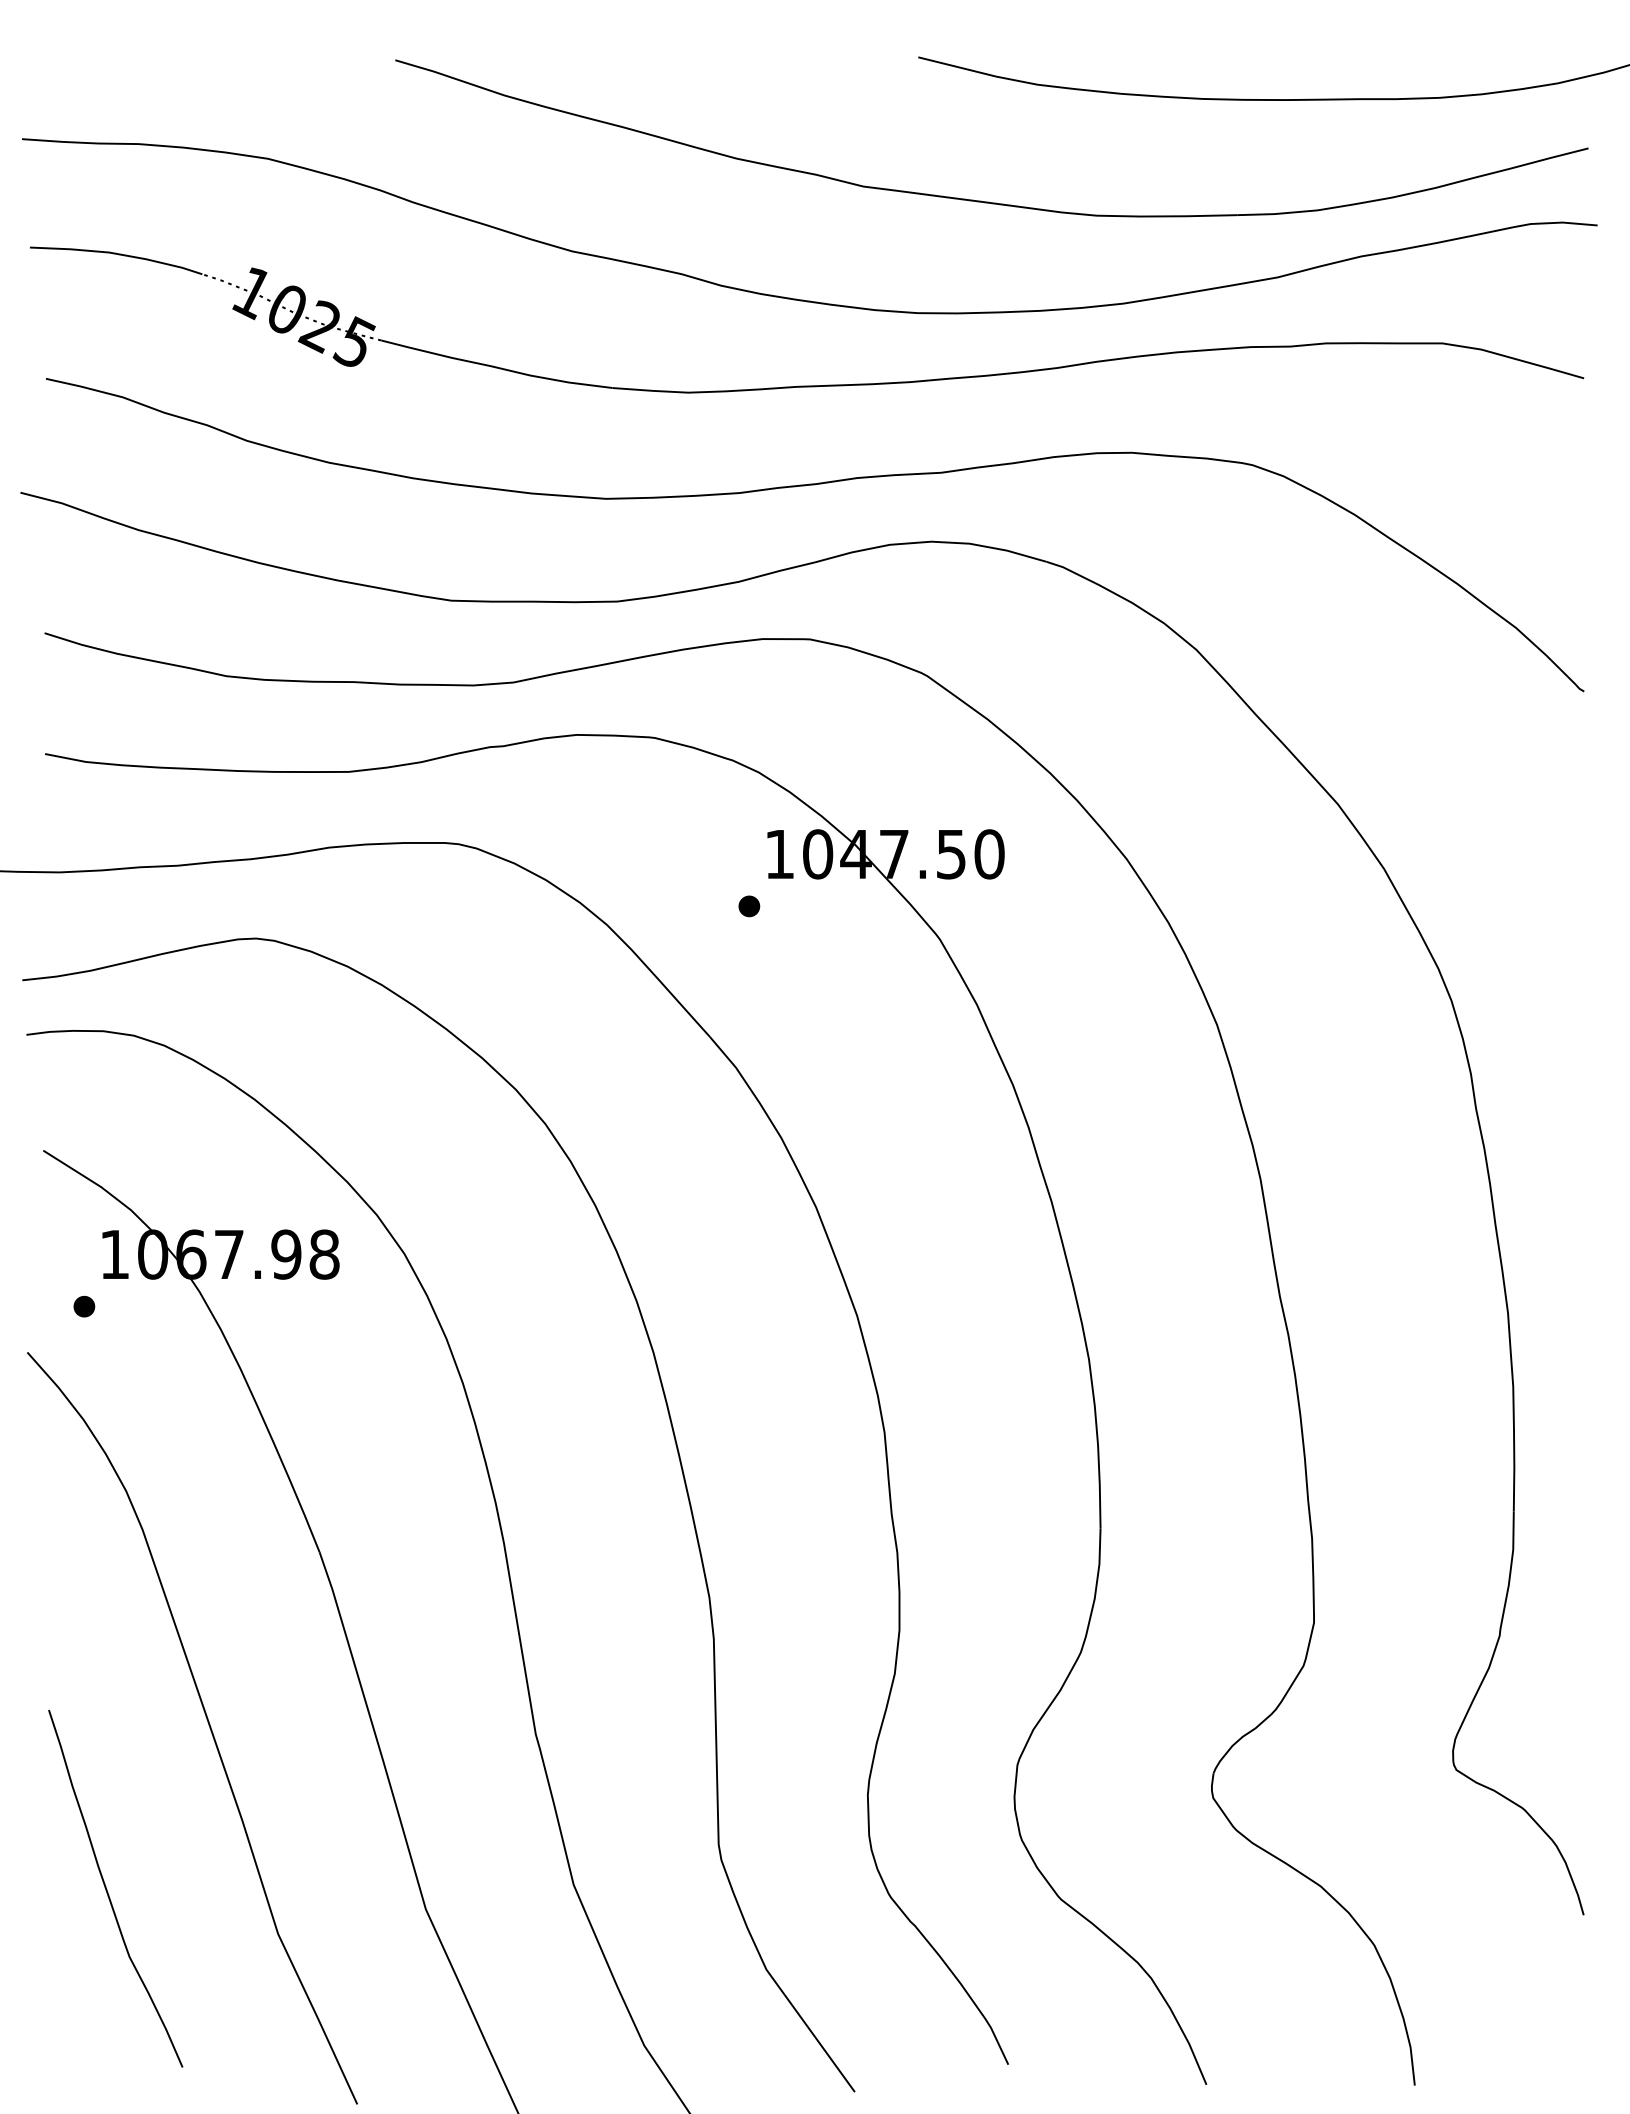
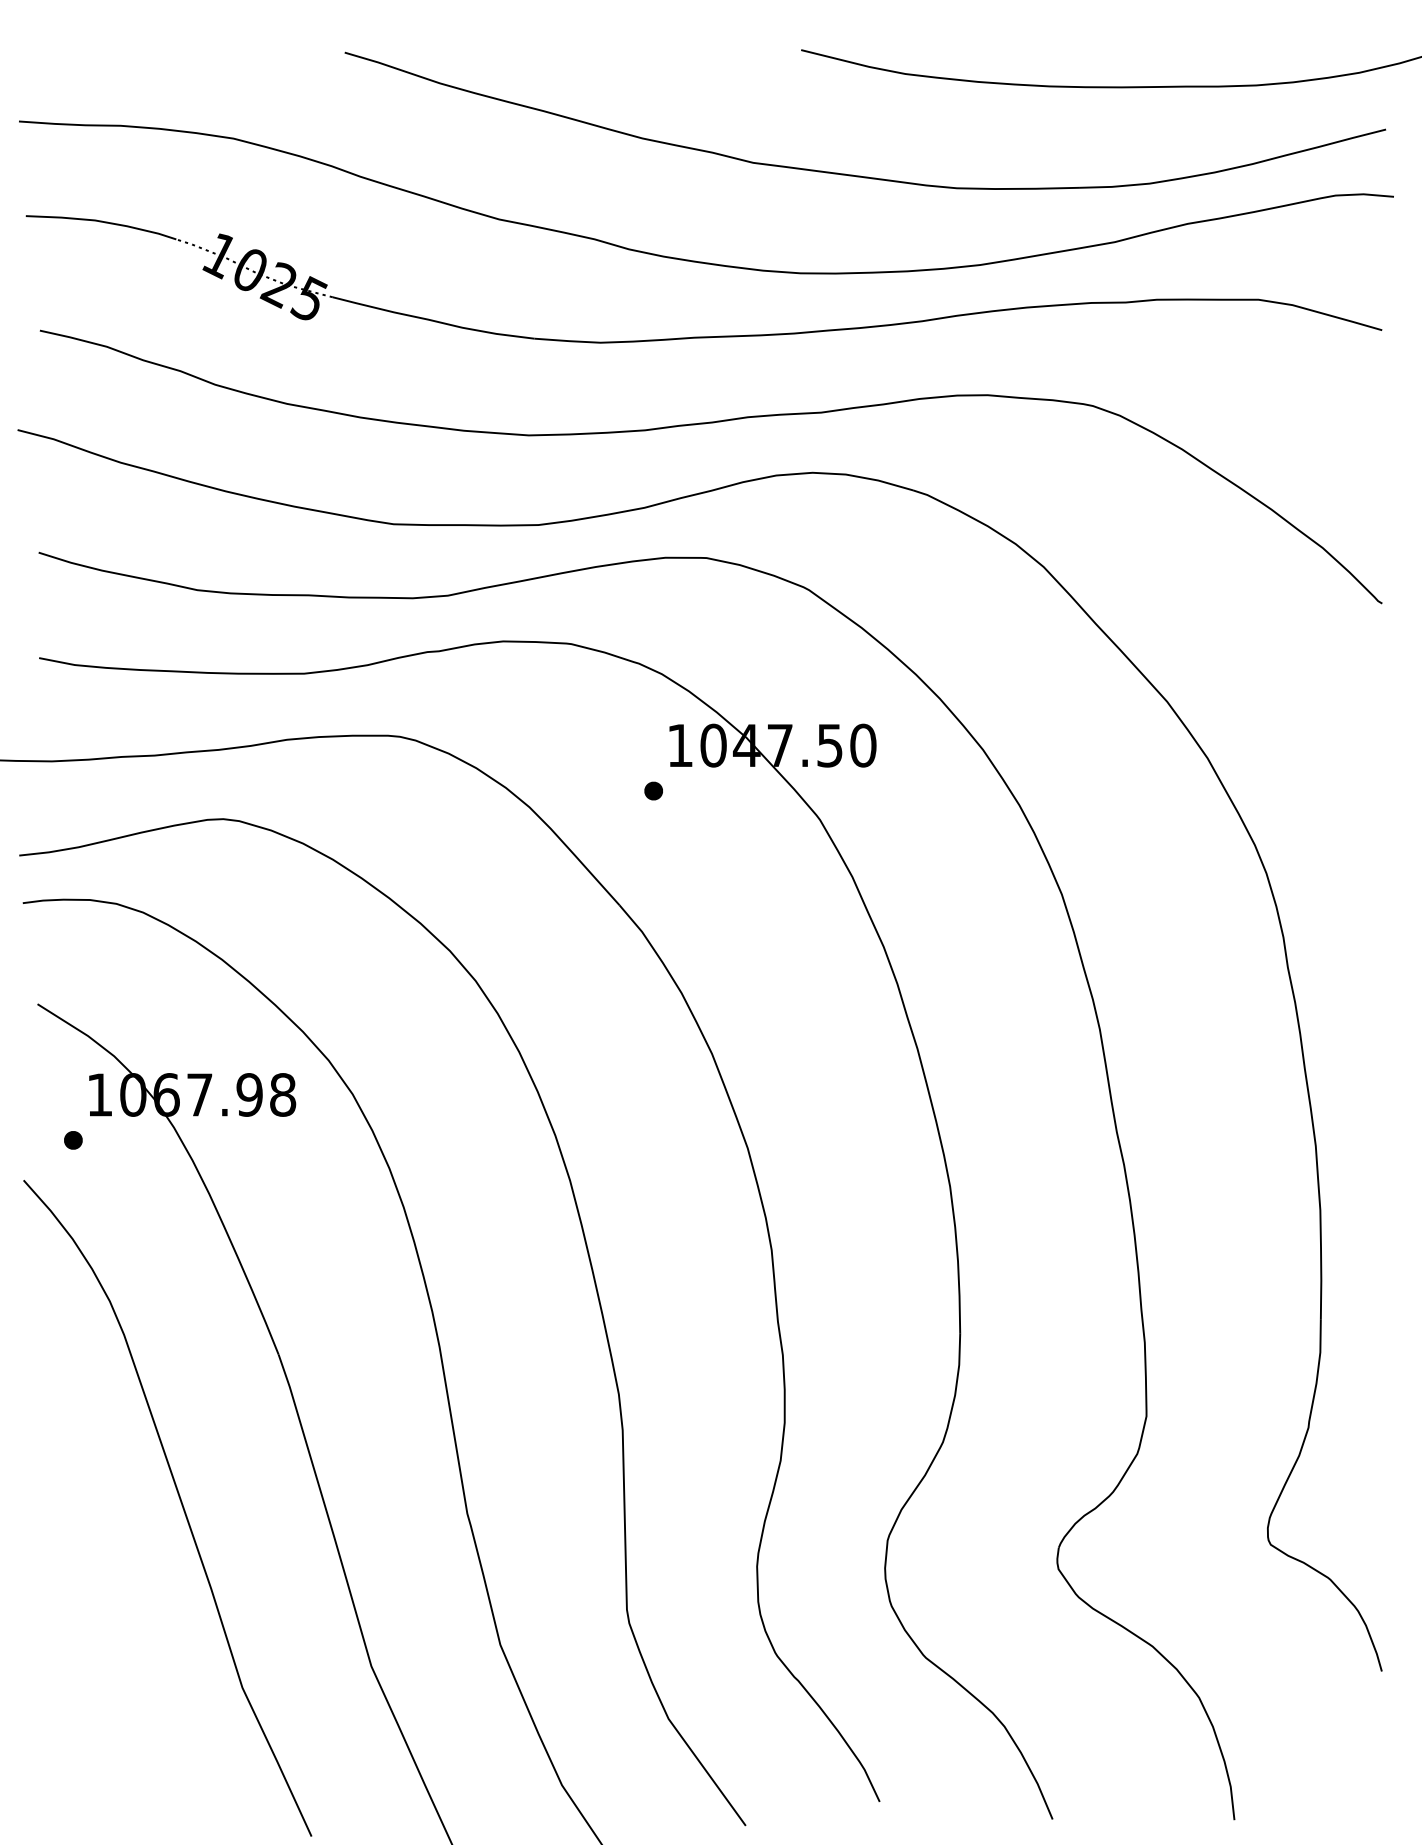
curve: (107, 1889) -> (93, 1649), removed

